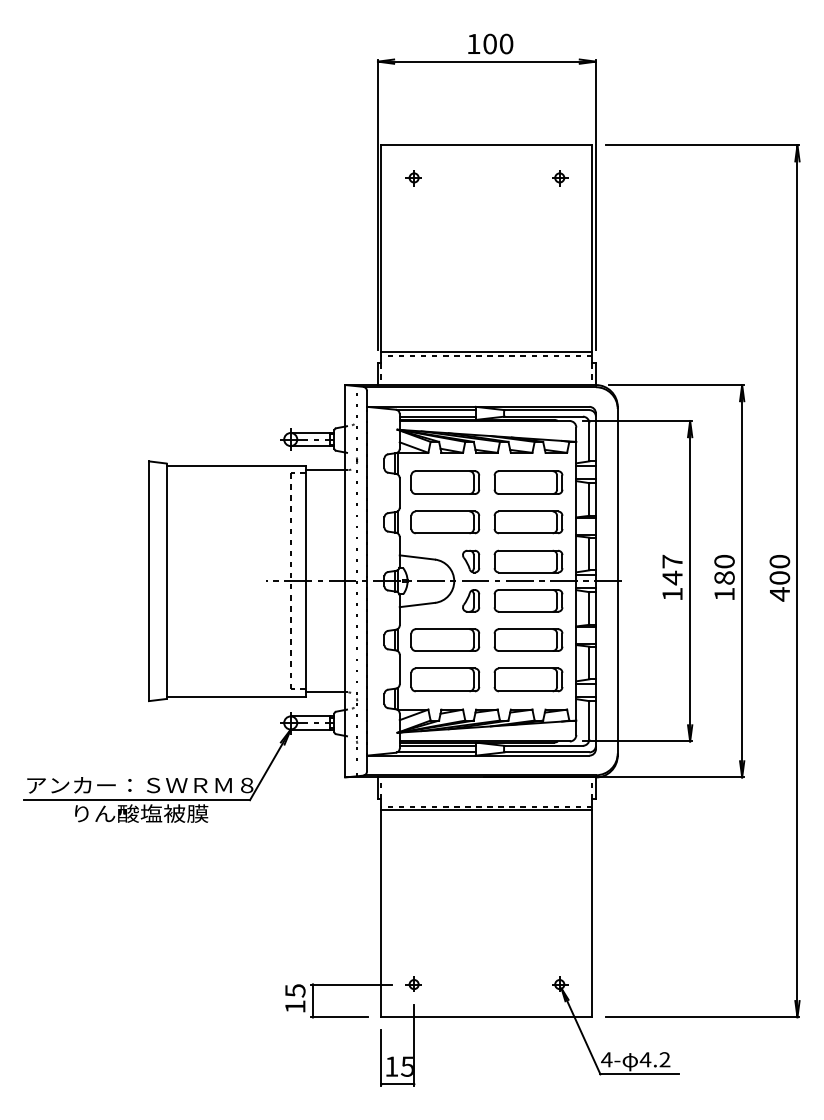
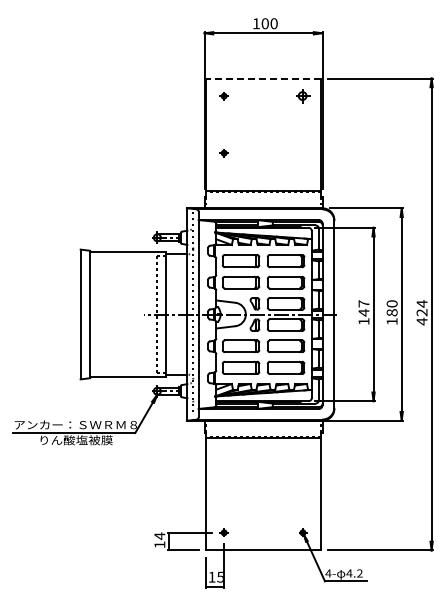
line: (486, 145) -> (263, 78), solid -> dashed
part: (560, 178) -> (303, 96), size x1.6
part: (412, 283) -> (223, 153), added
text: (778, 570) -> (421, 308), 400 -> 424
text: (294, 991) -> (159, 536), 15 -> 14

